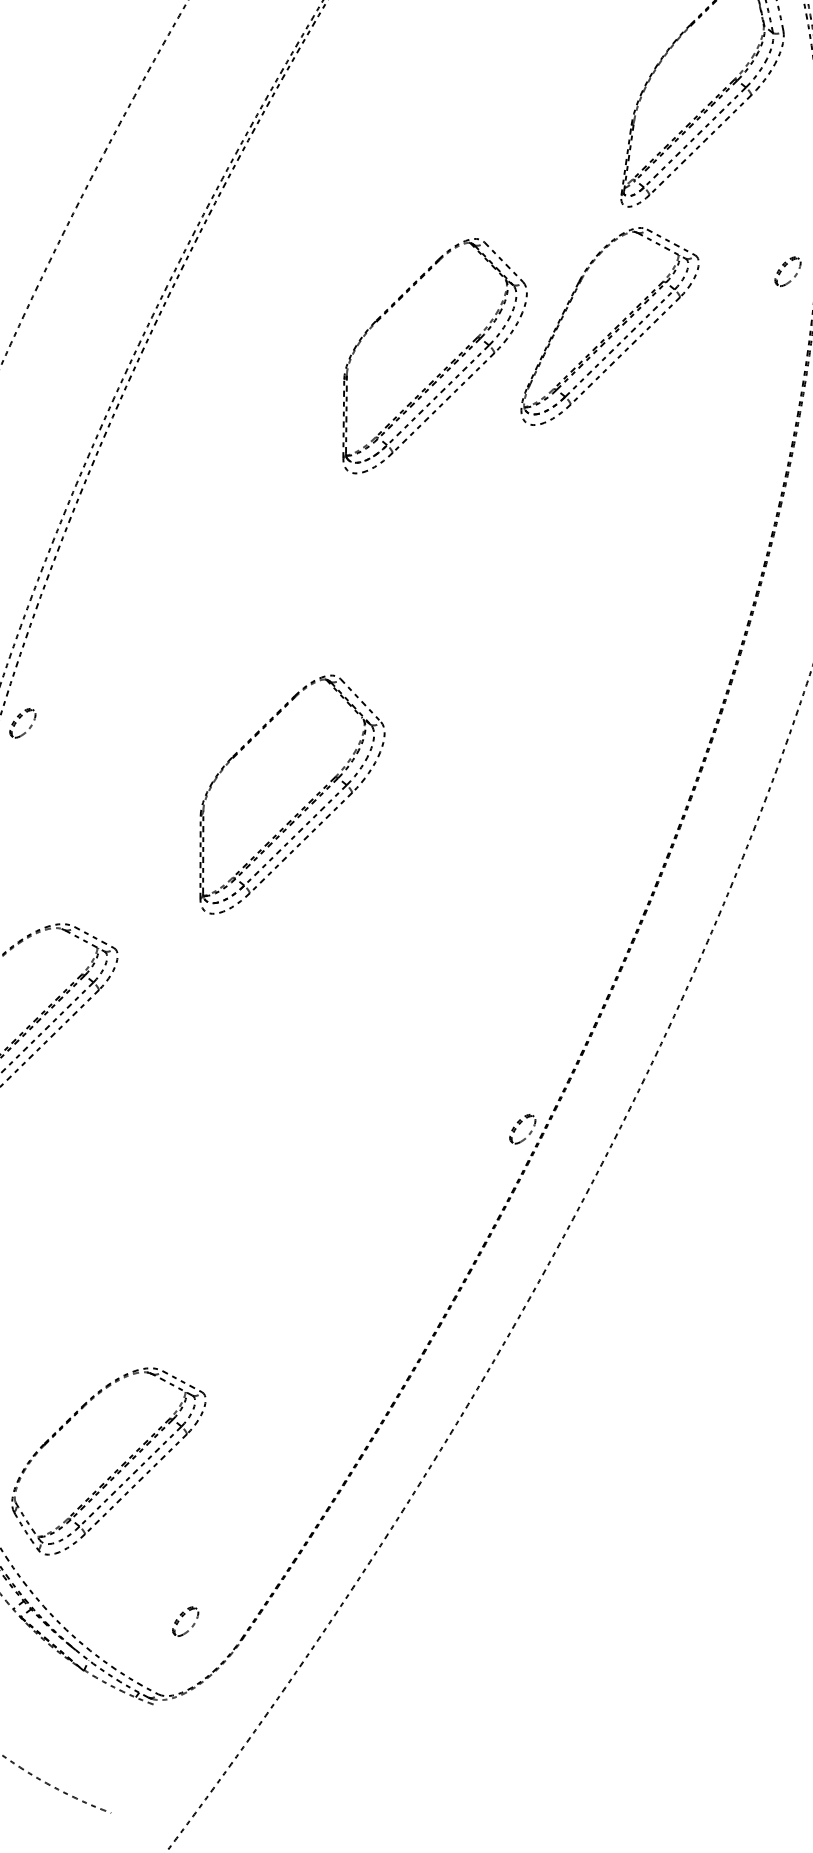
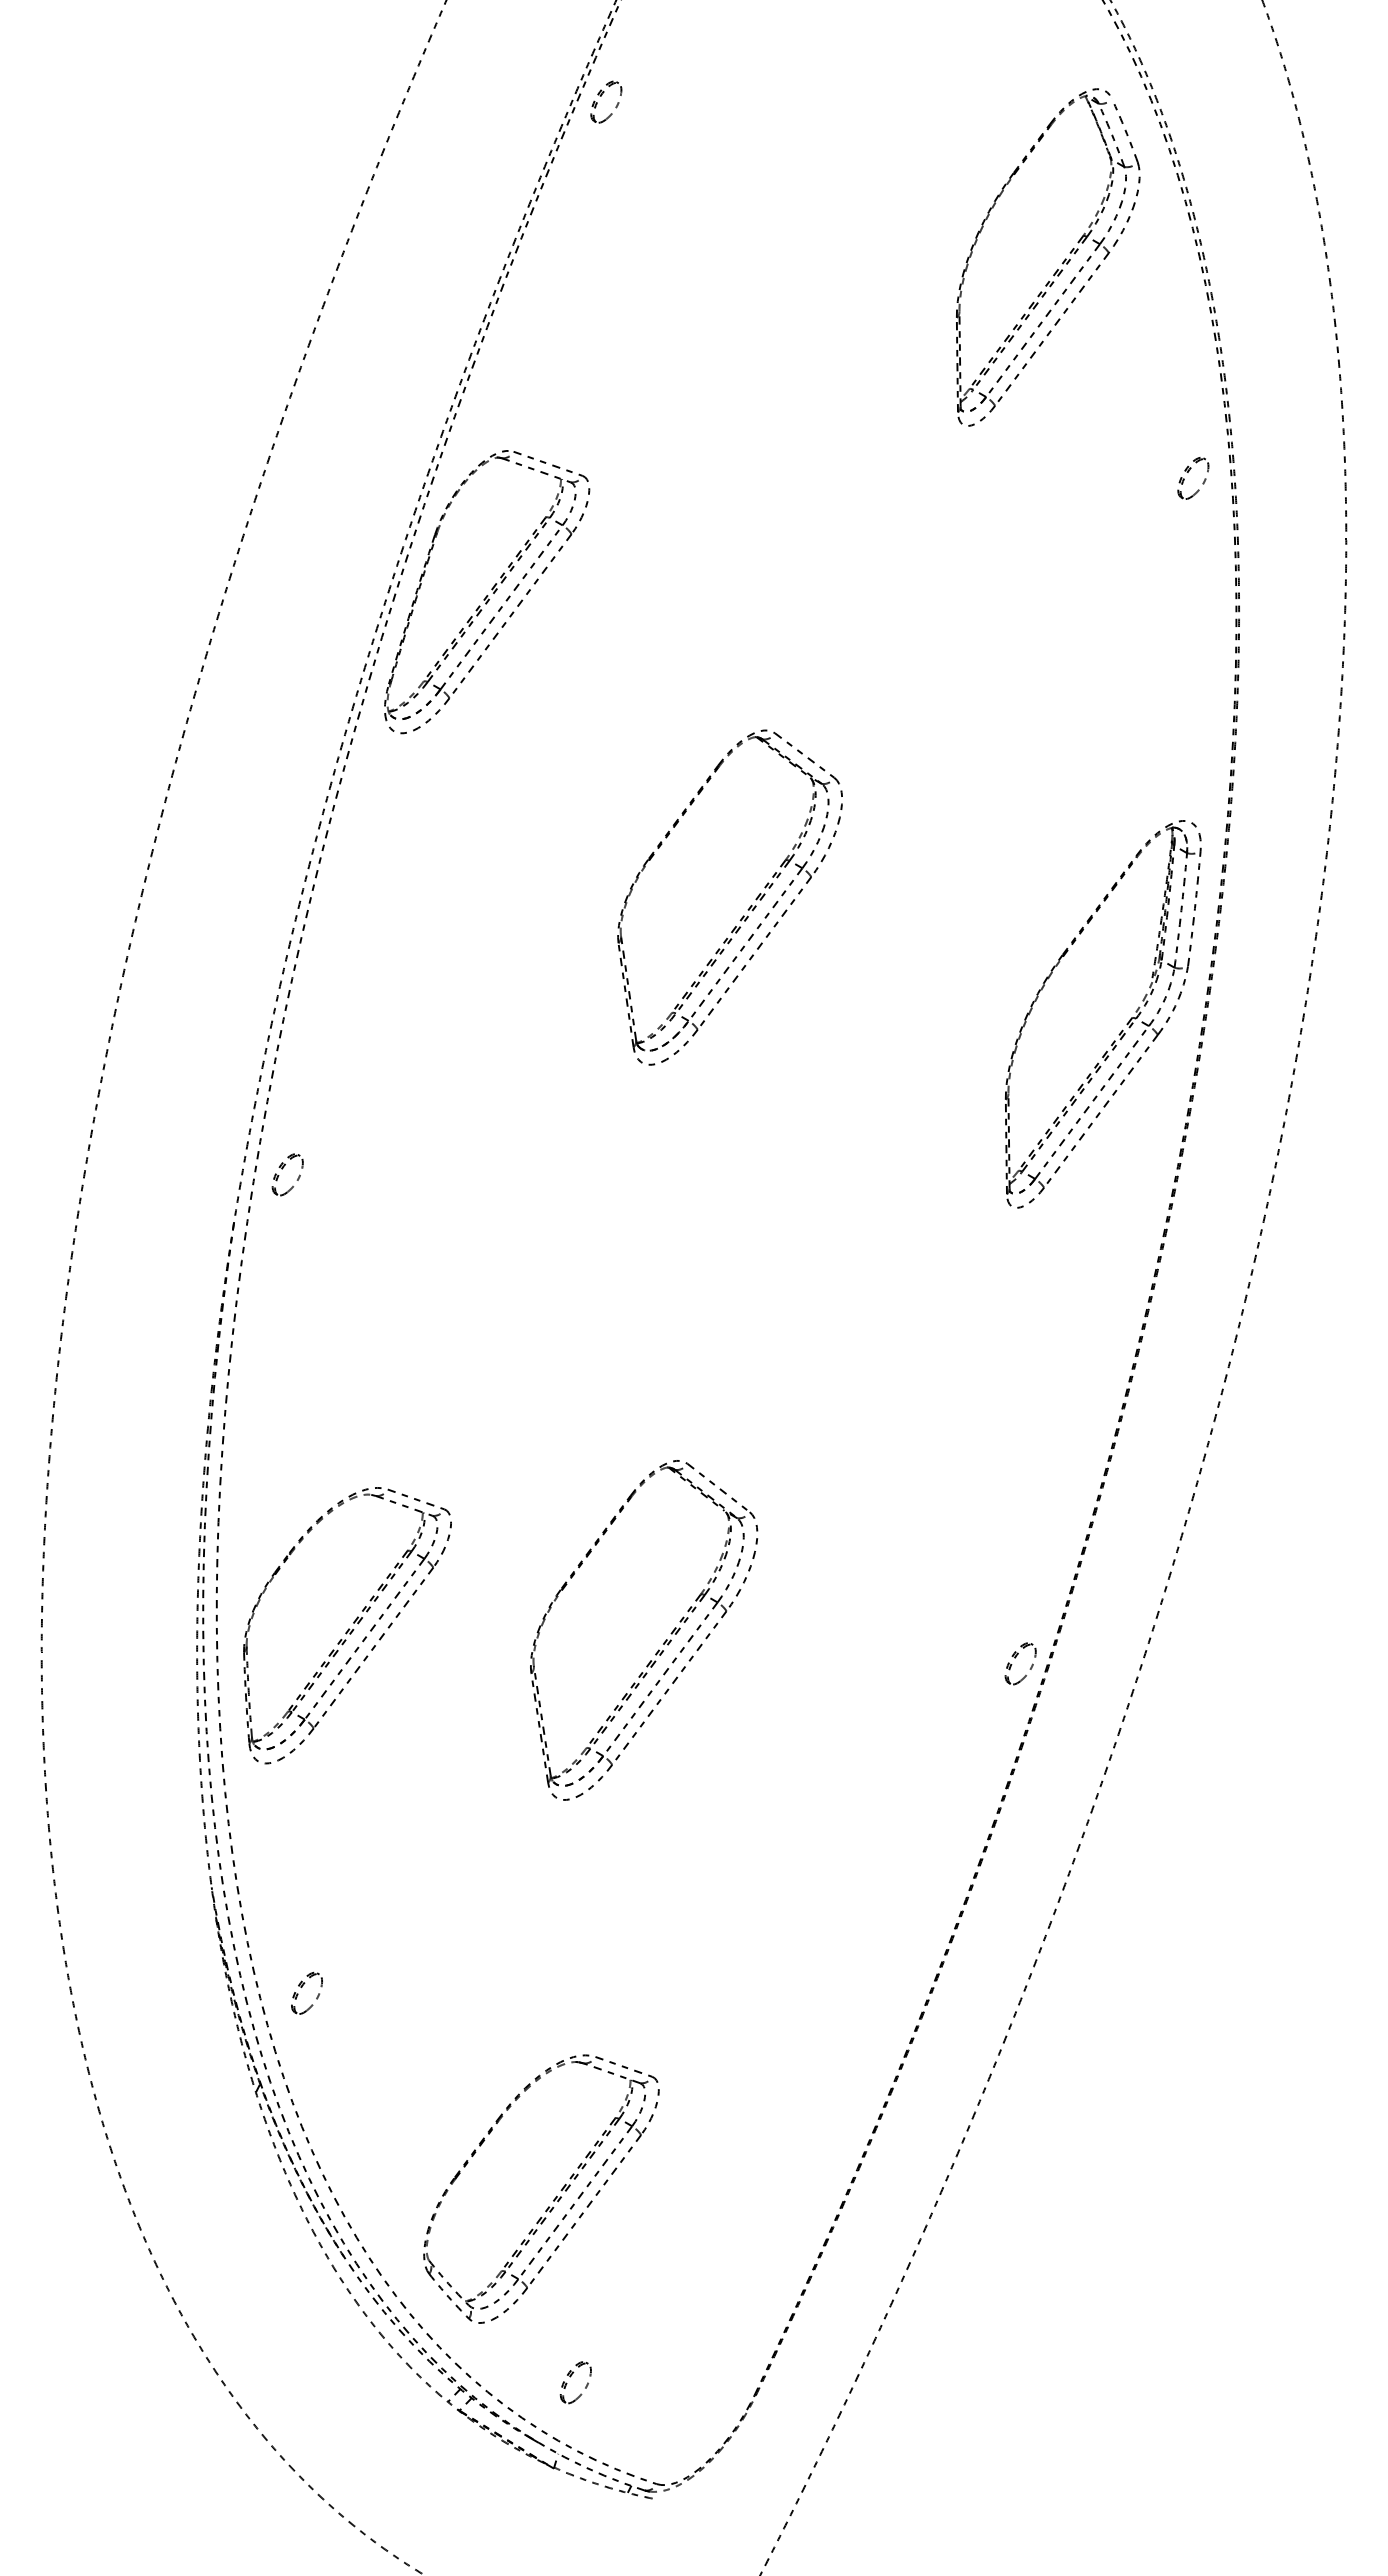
part: (611, 330) -> (487, 592), moved
part: (443, 369) -> (747, 909), moved
part: (669, 672) -> (1120, 1031), added
part: (19, 718) -> (282, 1169), moved
part: (302, 808) -> (663, 1642), moved
part: (182, 1617) -> (570, 2377), moved

